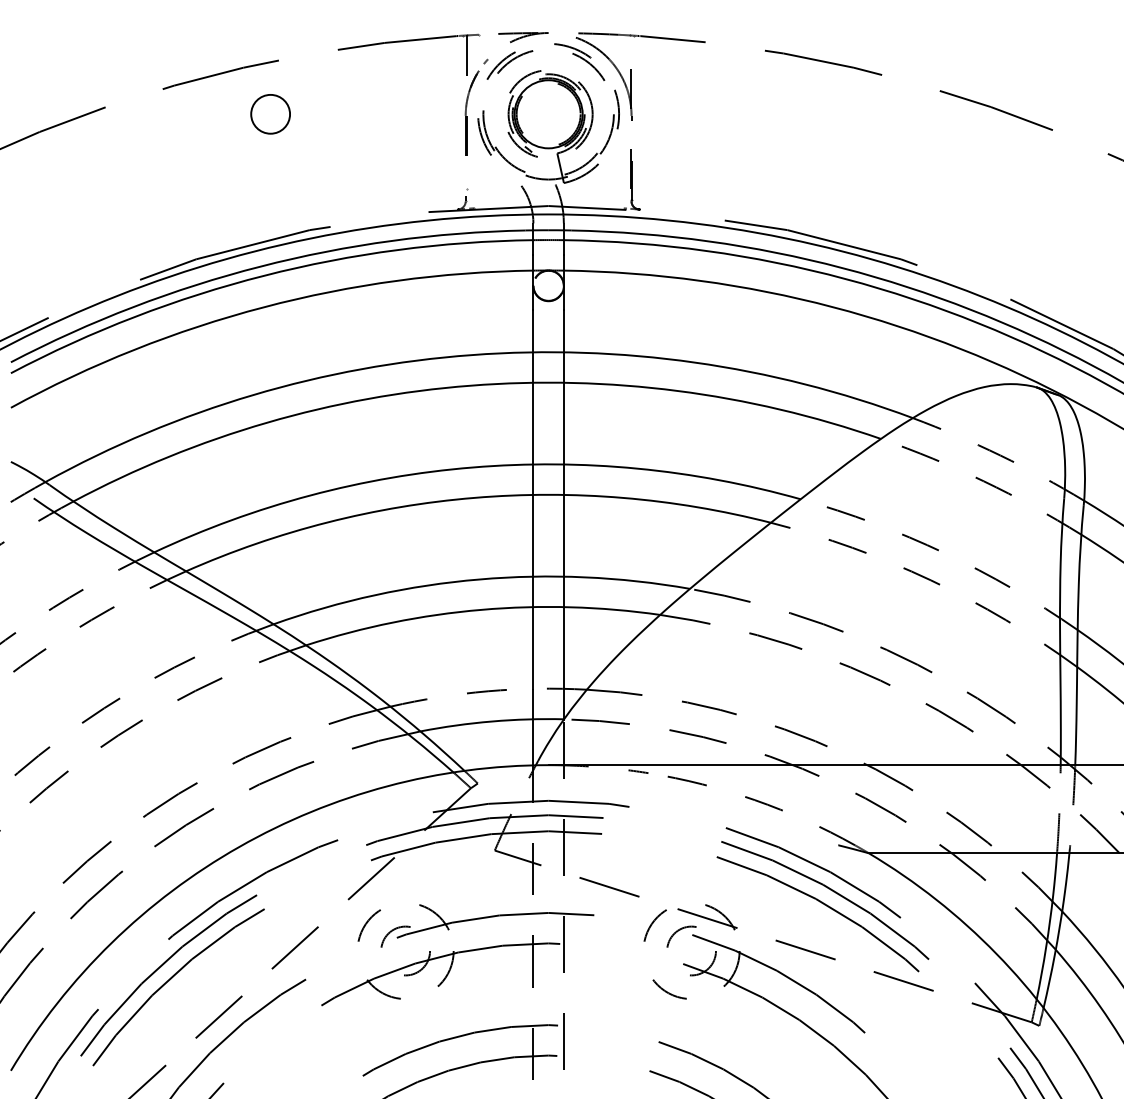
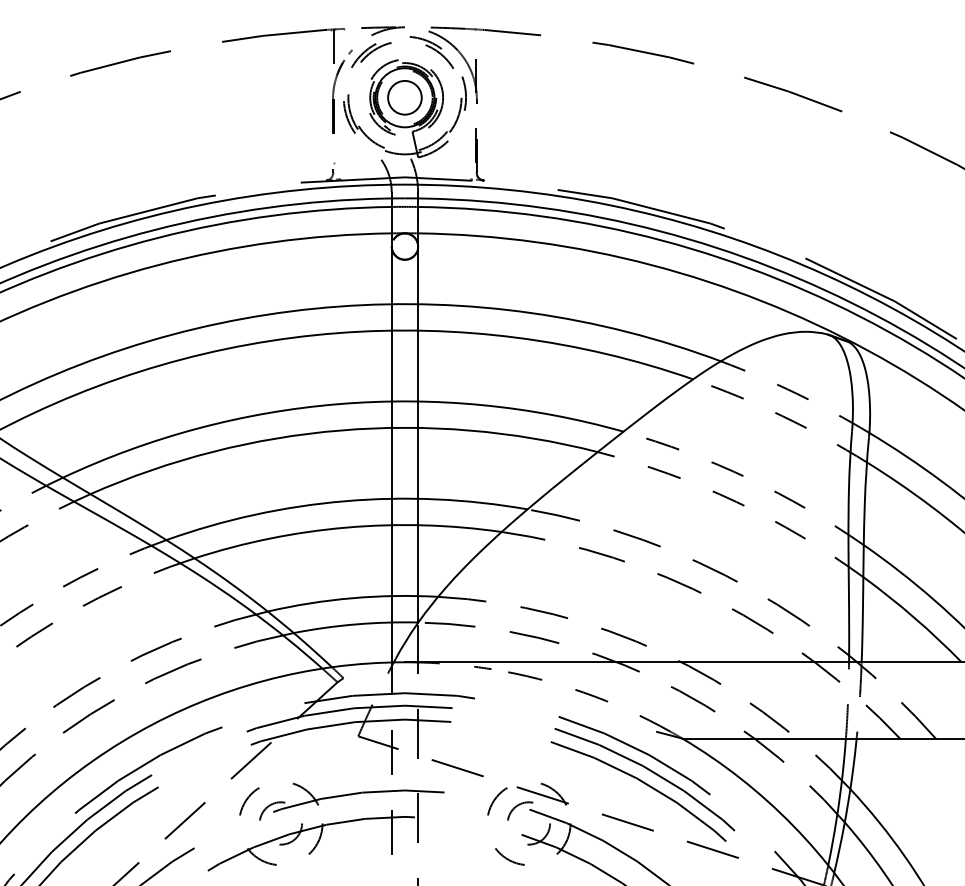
circle: (270, 114) -> (404, 97), moved
arc: (488, 691) -> (352, 598), dashed -> solid

